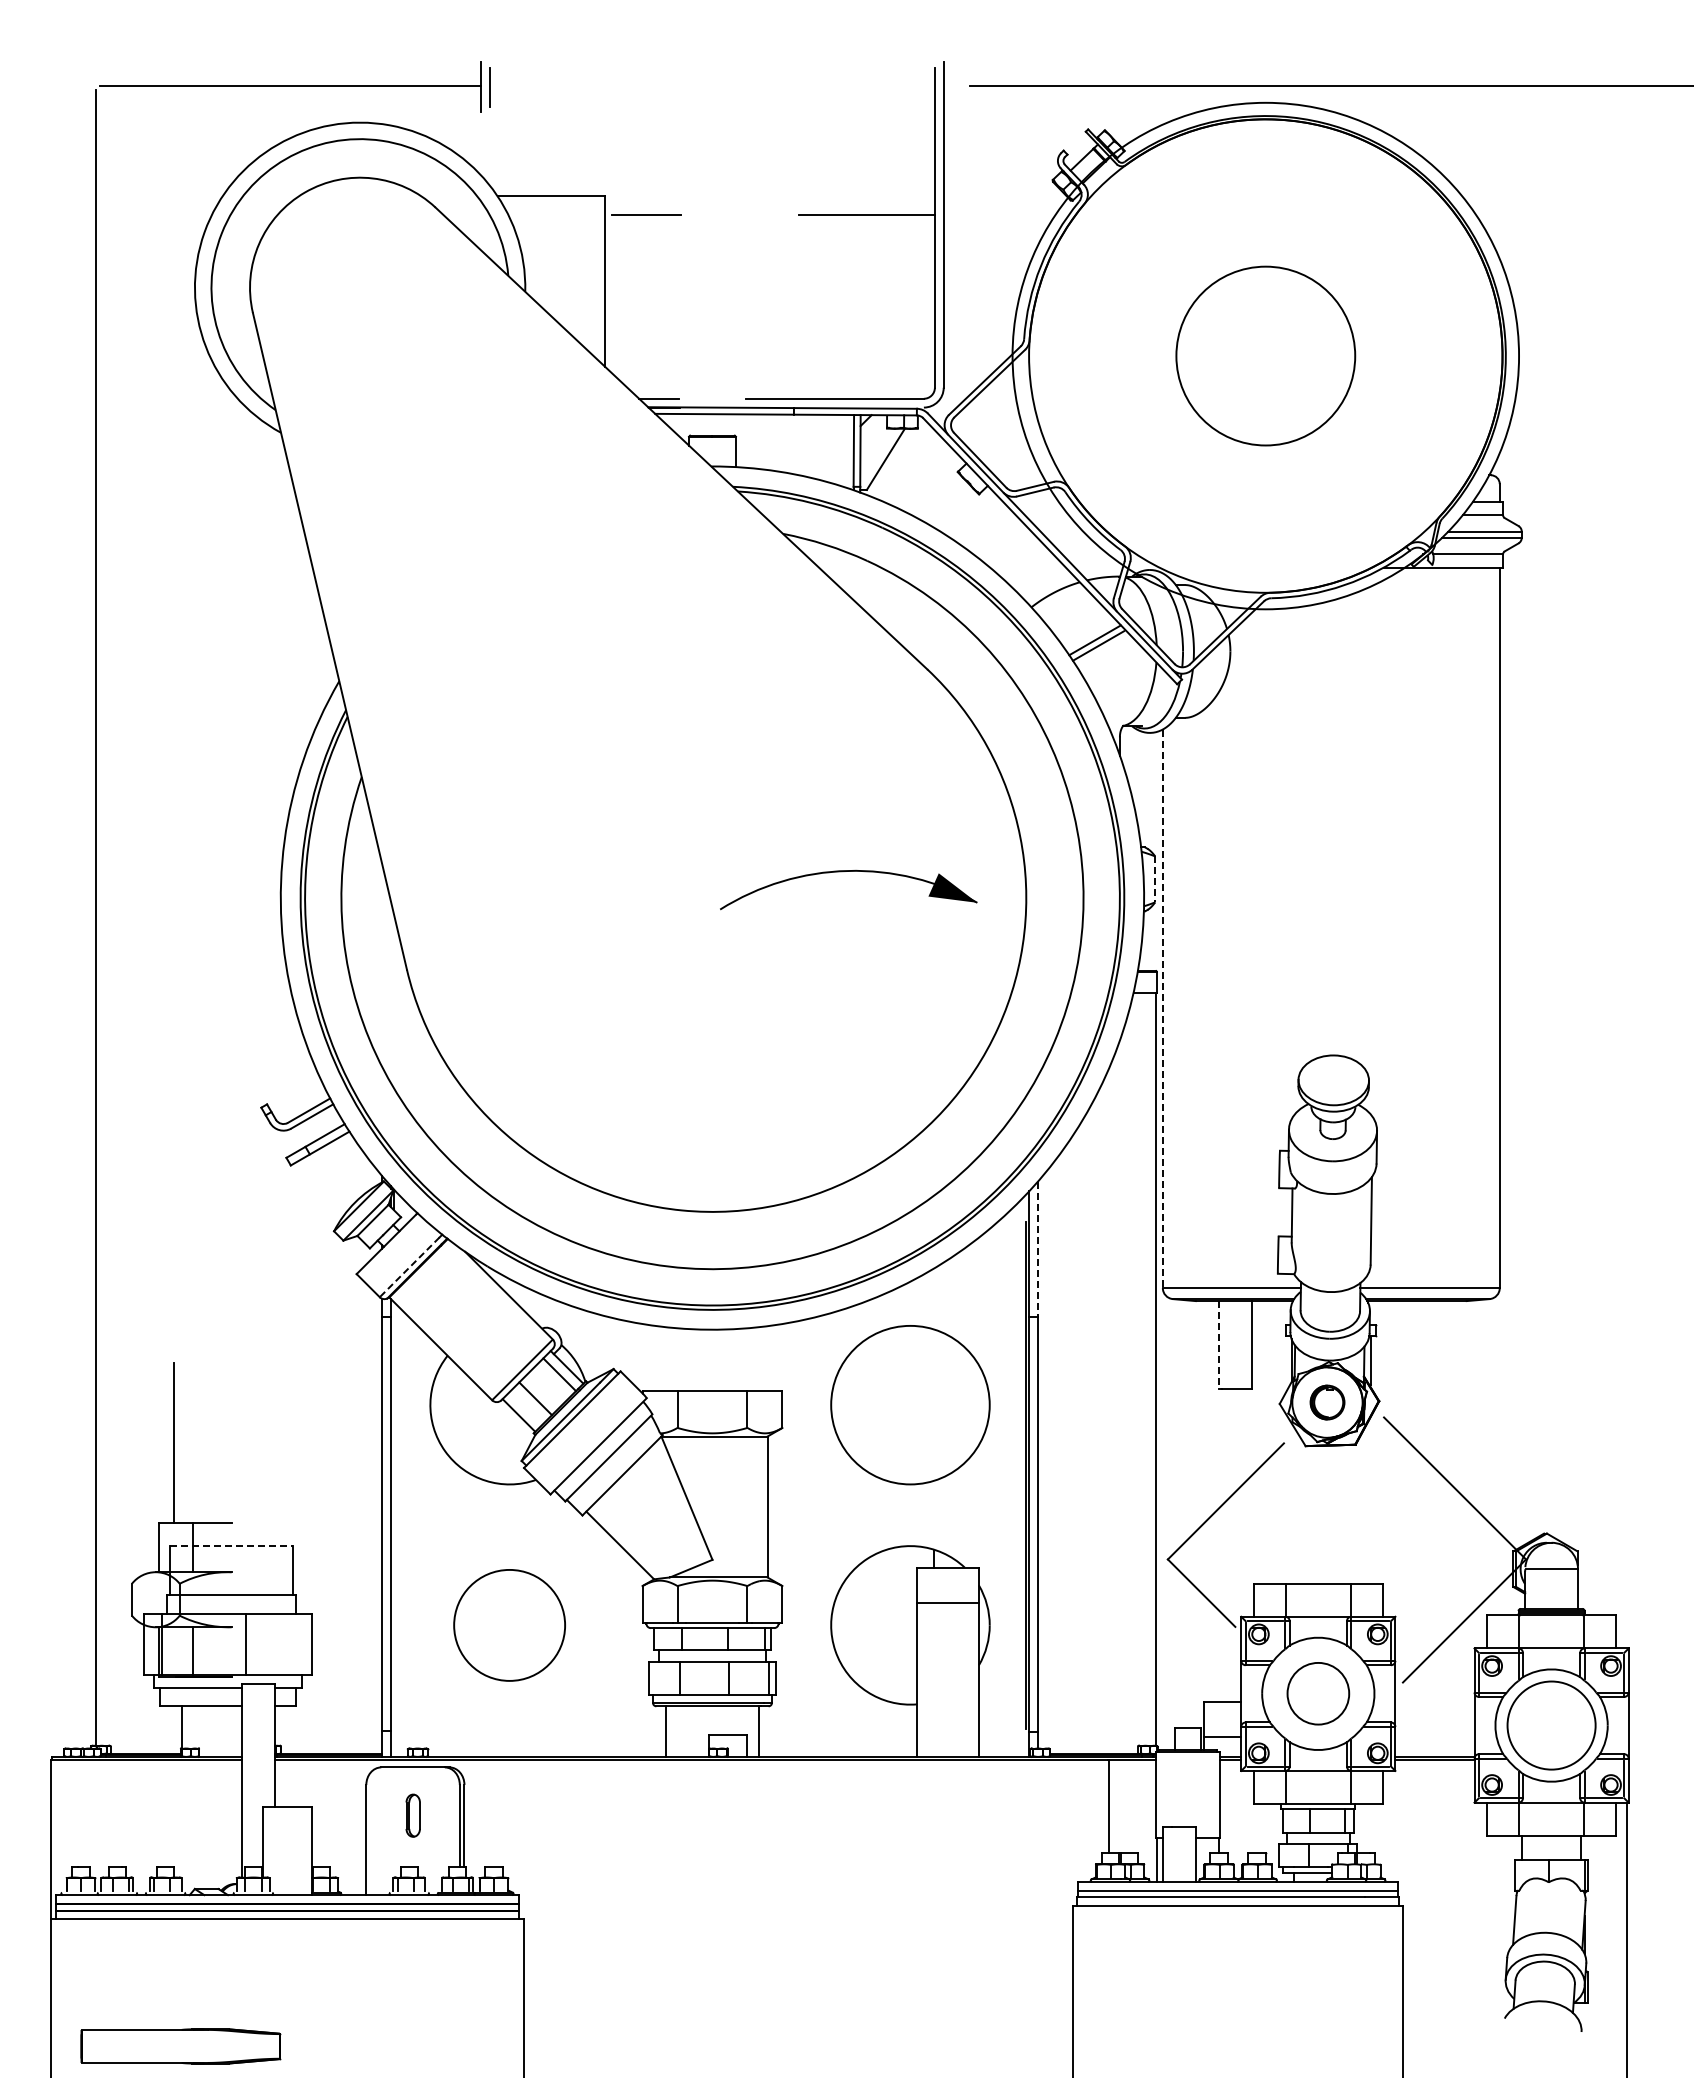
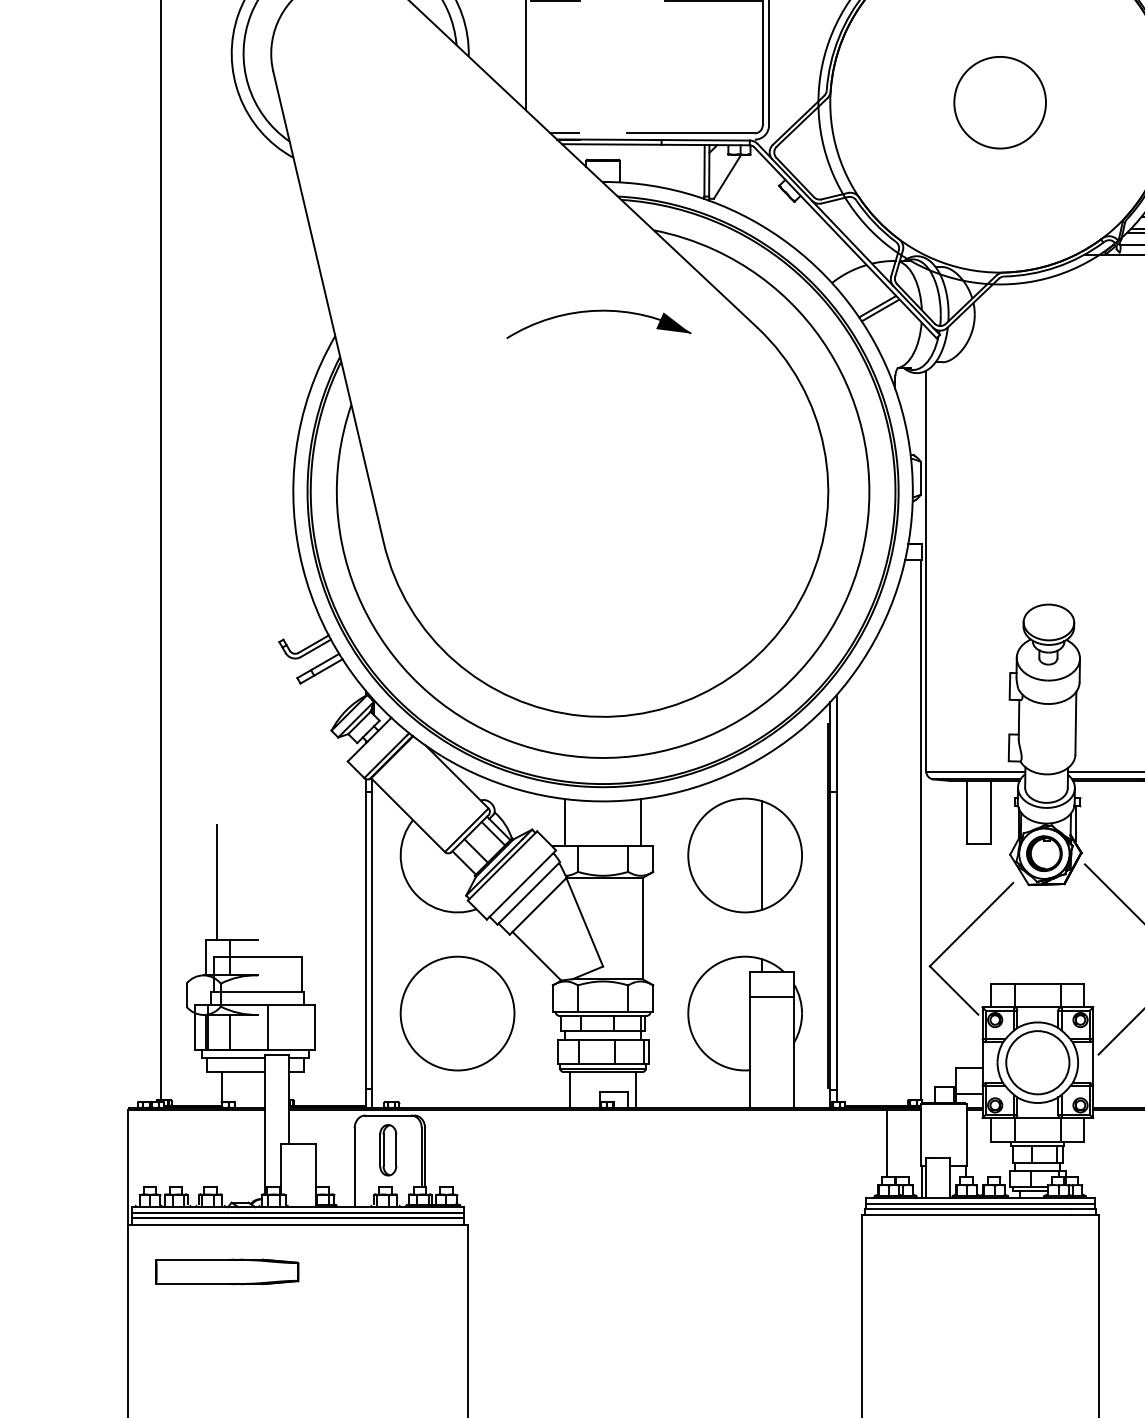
circle: (1265, 355) -> (999, 102), size x0.71
part: (848, 871) -> (598, 311), moved
line: (1155, 879) -> (921, 478), dashed -> solid
line: (1162, 1009) -> (926, 571), dashed -> solid
line: (1037, 1249) -> (836, 743), dashed -> solid
line: (409, 1267) -> (385, 756), dashed -> solid
line: (1219, 1345) -> (966, 812), dashed -> solid
line: (659, 1358) -> (565, 822), added
line: (765, 1358) -> (641, 822), added
part: (1327, 1402) -> (1044, 853), size x1.43
line: (933, 1404) -> (761, 855), added
line: (231, 1545) -> (257, 956), dashed -> solid
circle: (509, 1625) -> (457, 1013), size x1.43
circle: (1318, 1693) -> (1037, 1062), size x1.43
part: (413, 1815) -> (388, 1150), size x1.67
part: (180, 2046) -> (227, 1272), moved

